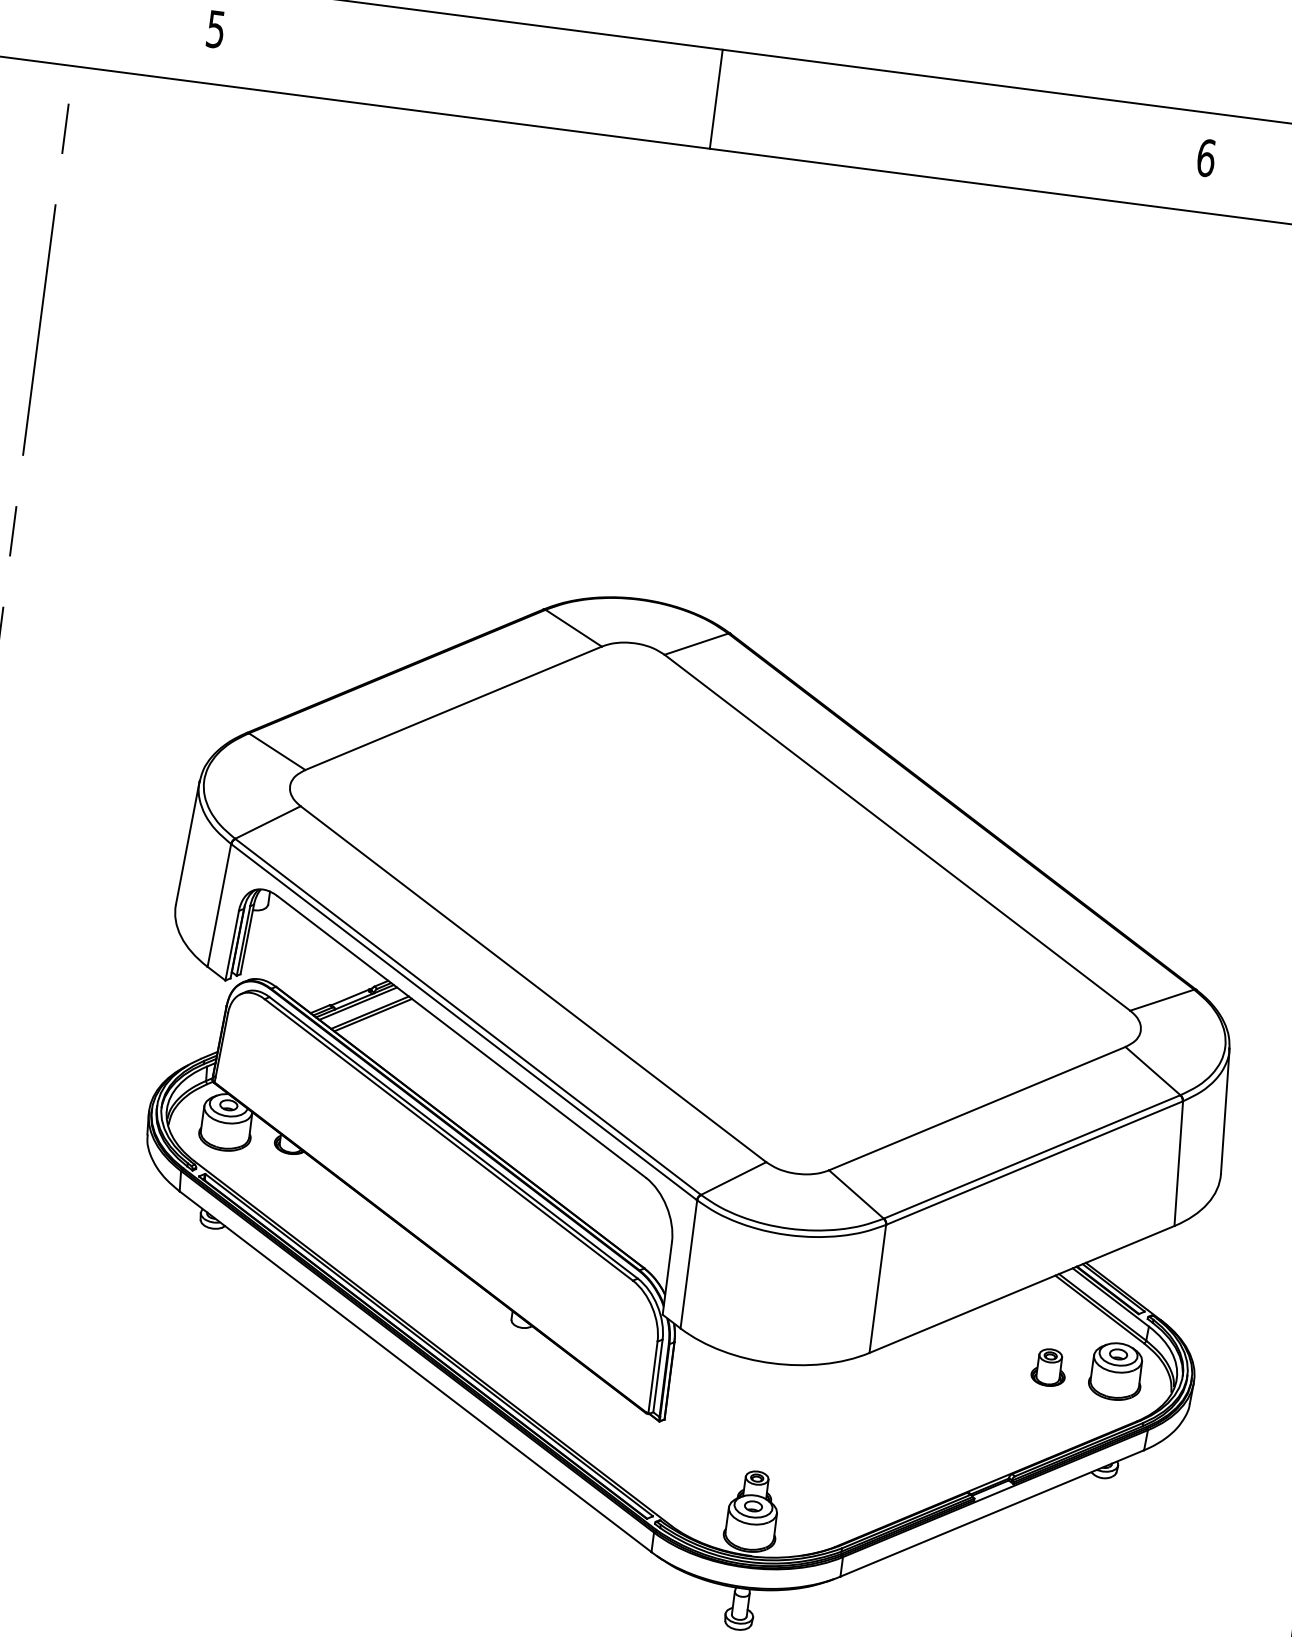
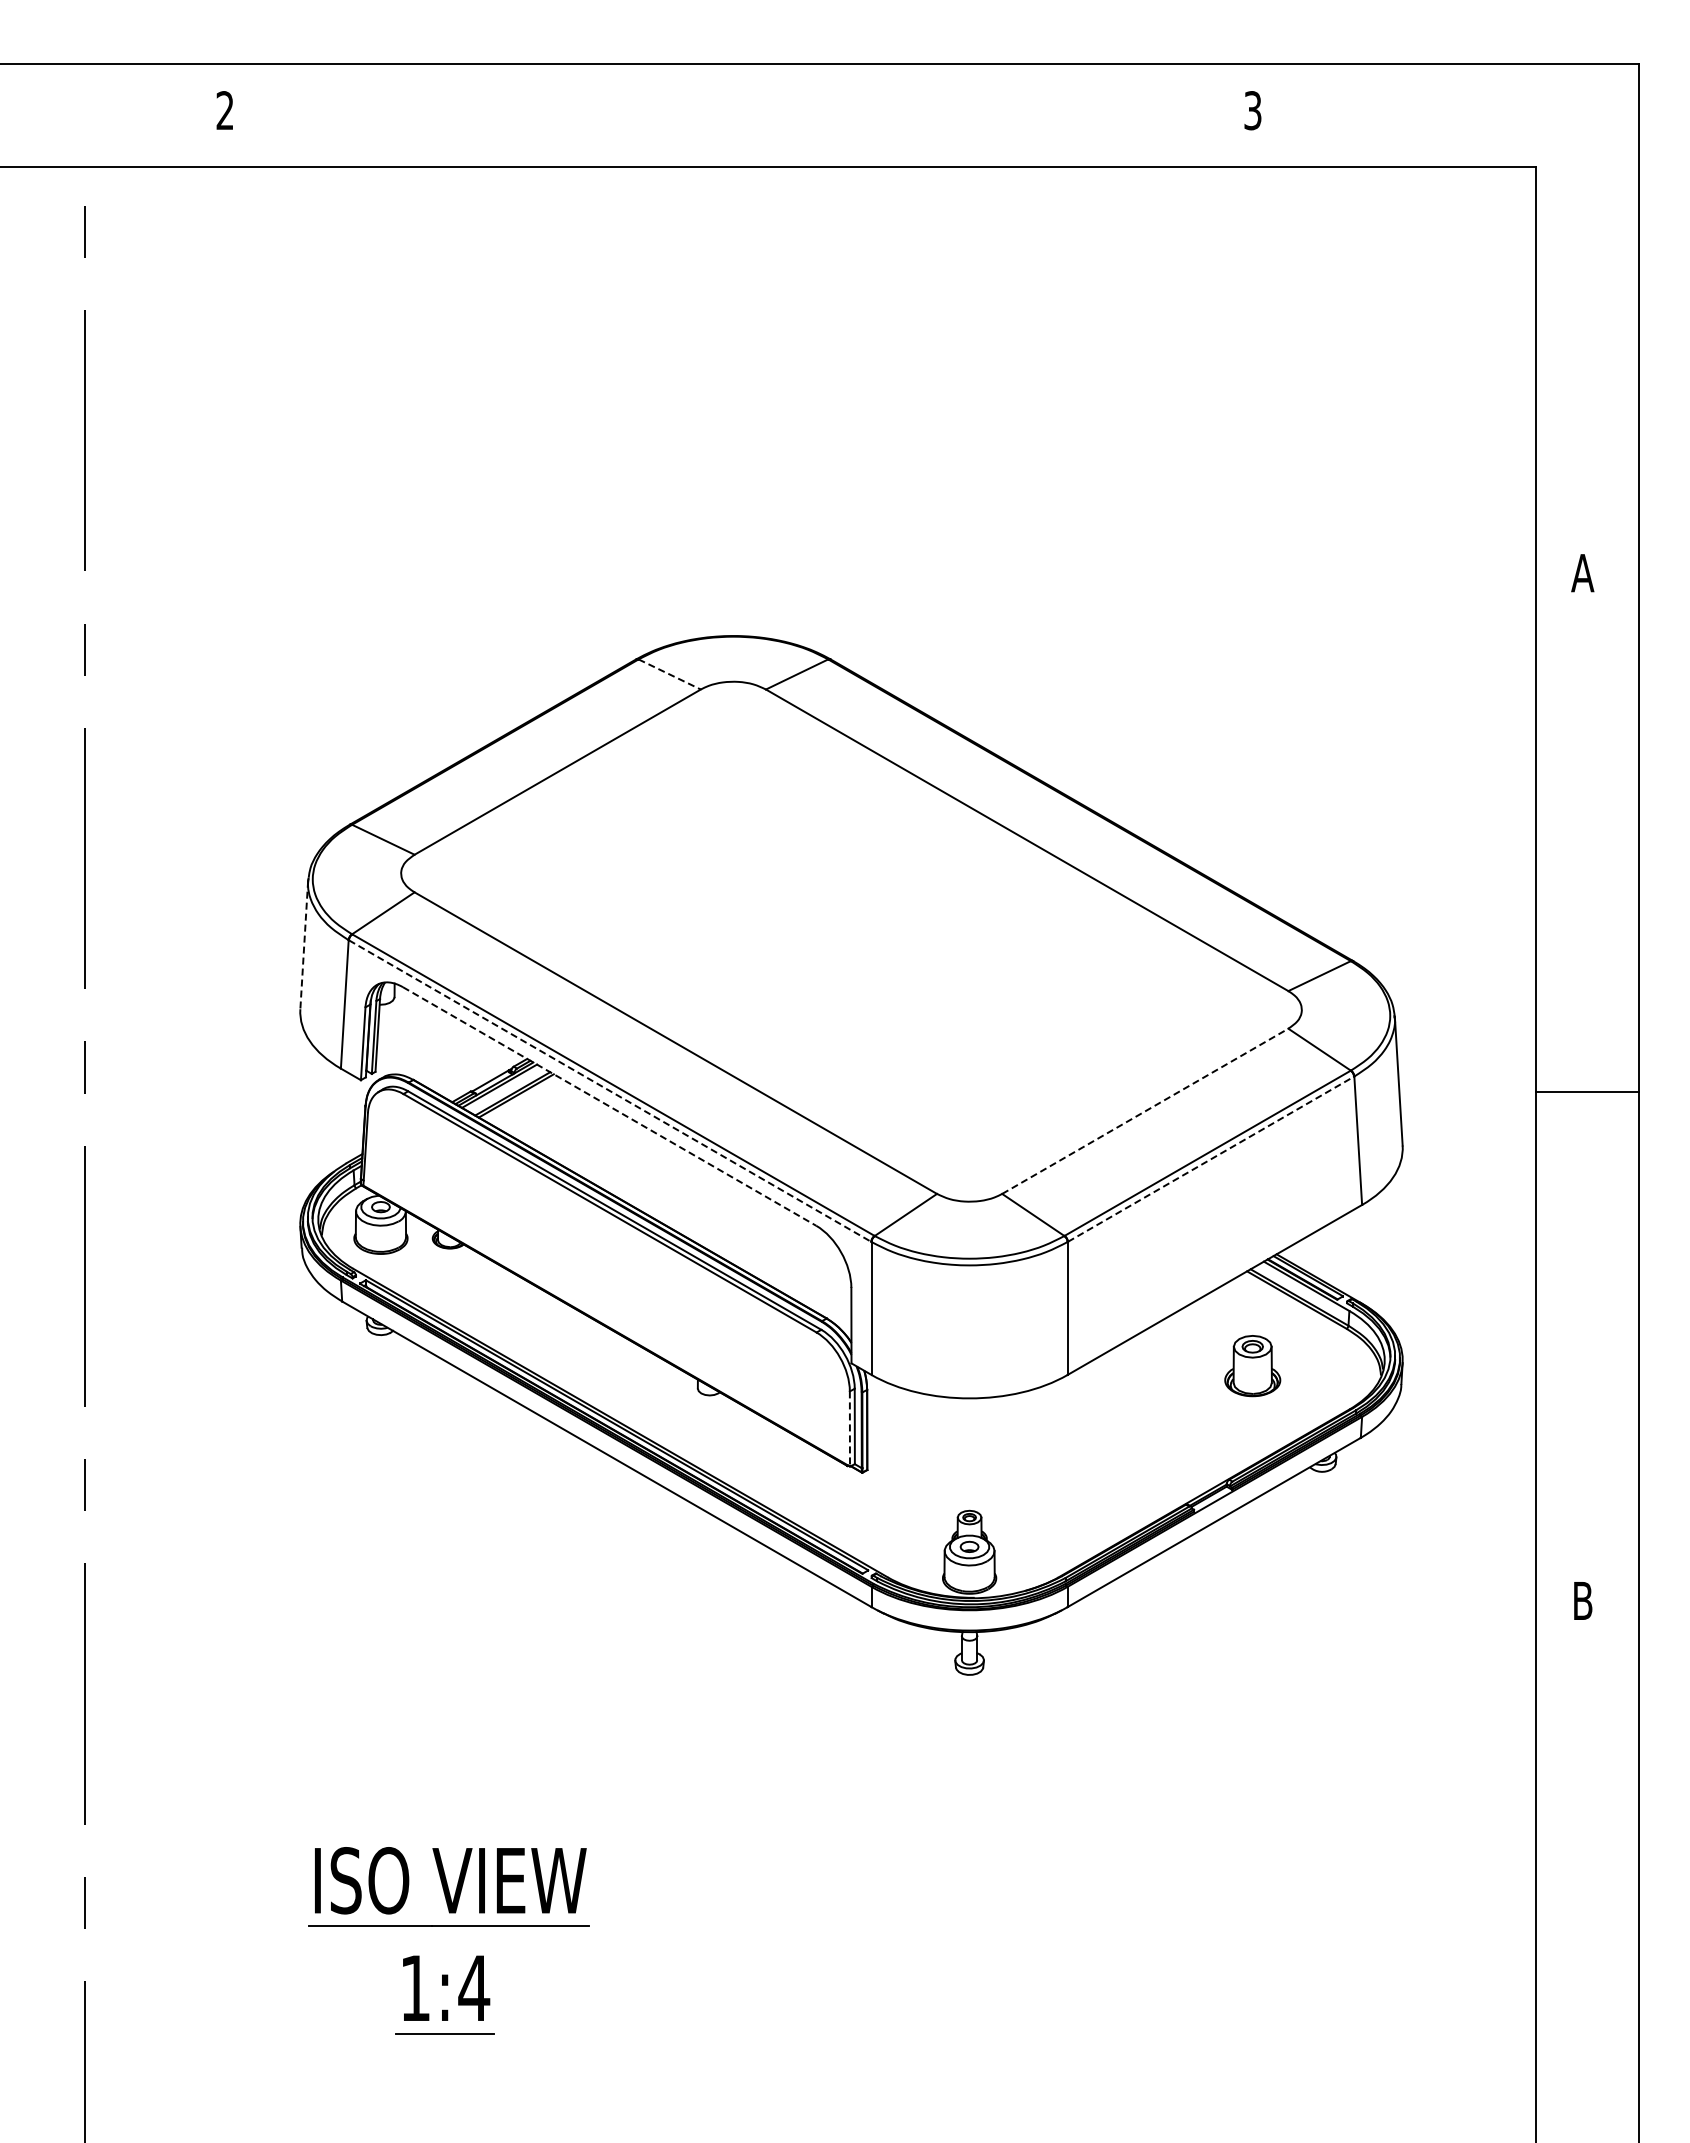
text: (215, 29) -> (224, 110), 5 -> 2
line: (716, 99) -> (745, 115), removed
text: (1205, 157) -> (1252, 110), 6 -> 3
line: (573, 628) -> (669, 674), solid -> dashed
line: (187, 843) -> (304, 945), solid -> dashed
line: (464, 1022) -> (610, 1091), solid -> dashed
line: (461, 1036) -> (609, 1106), solid -> dashed
line: (977, 1108) -> (1145, 1111), solid -> dashed
line: (1035, 1163) -> (1211, 1159), solid -> dashed
part: (1049, 1367) -> (1253, 1365), size x1.6
part: (1115, 1371) -> (1321, 1361), removed
line: (652, 1377) -> (849, 1428), solid -> dashed

